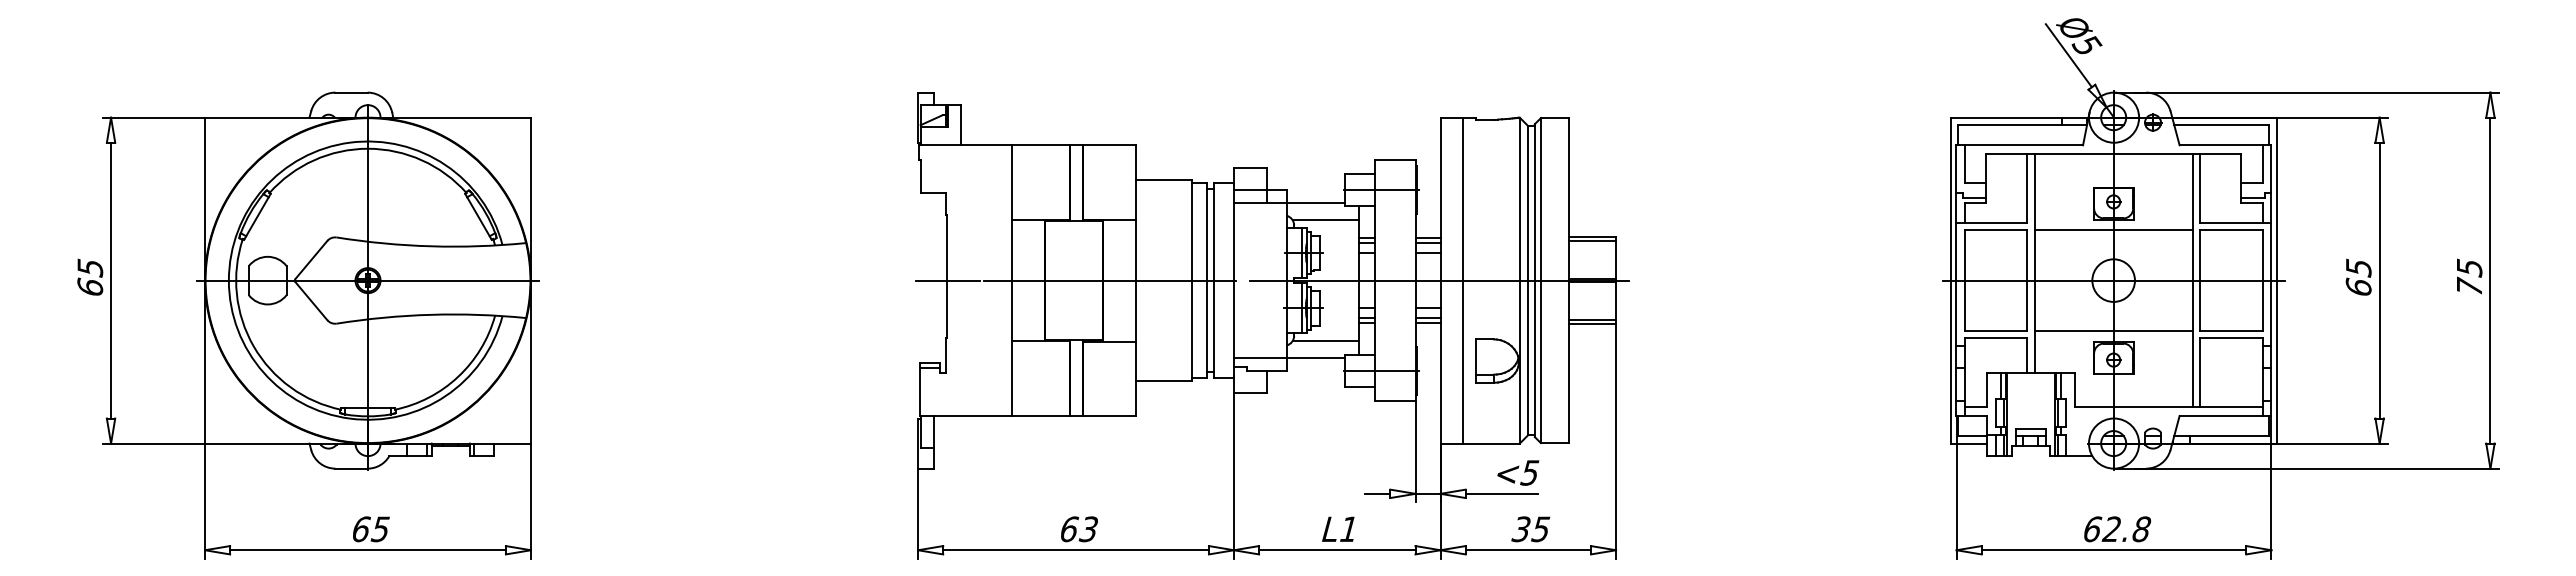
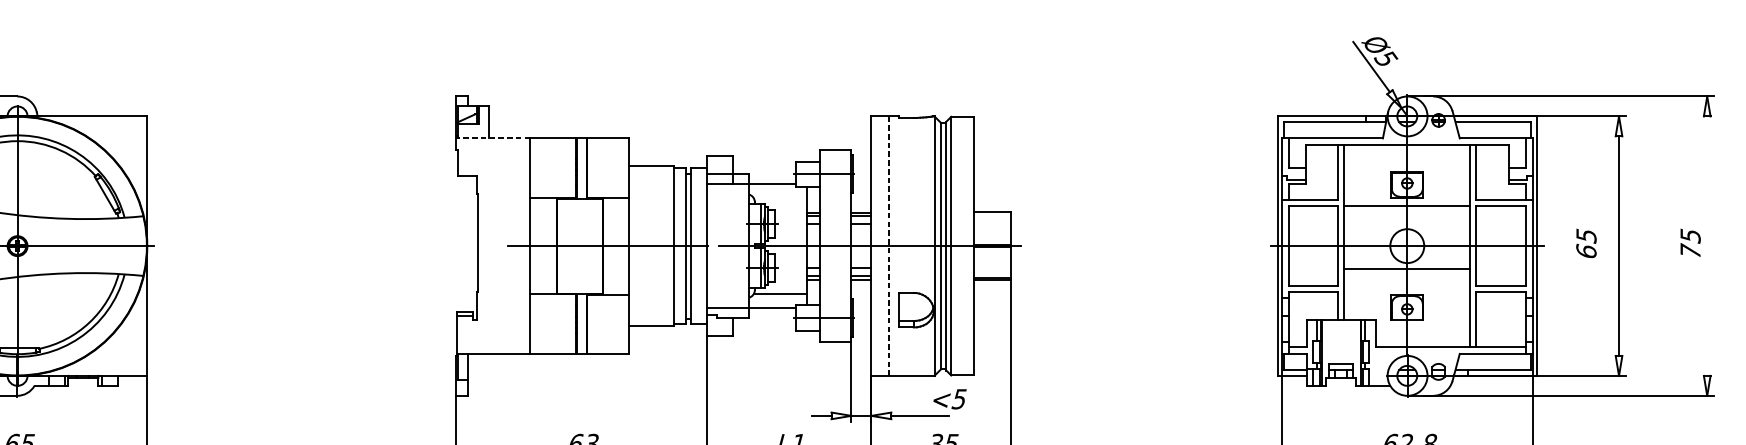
line: (965, 145) -> (493, 138), solid -> dashed
line: (1325, 220) -> (779, 198), removed
line: (1592, 240) -> (992, 214), removed
text: (2358, 276) -> (1586, 242), moved
line: (947, 280) -> (478, 246), removed
line: (1463, 280) -> (889, 246), solid -> dashed
line: (2490, 280) -> (1707, 246), removed
line: (2113, 330) -> (1407, 268), moved
text: (1518, 472) -> (950, 398), moved

